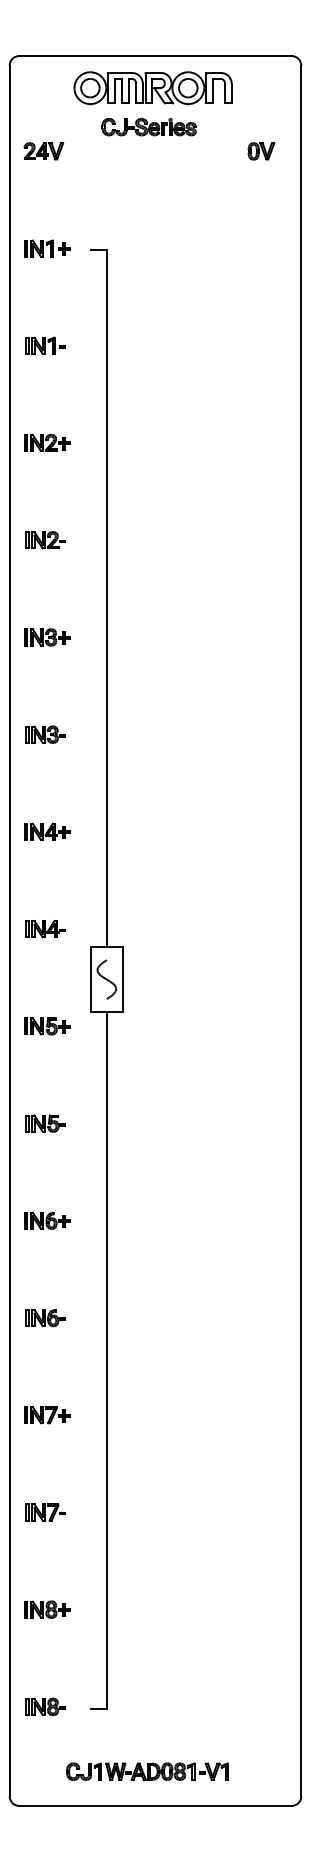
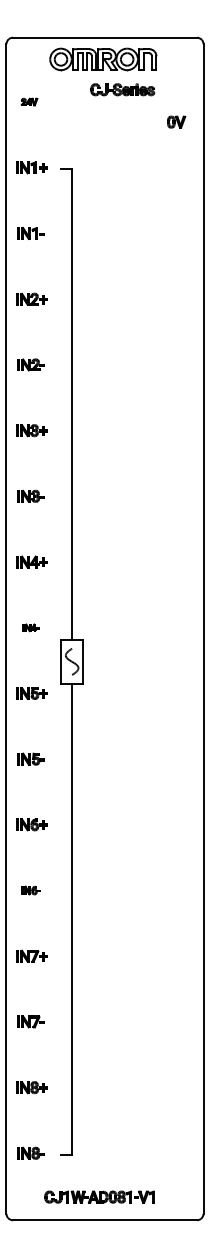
part: (148, 126) -> (122, 89), moved
part: (43, 150) -> (29, 101), size x0.6
part: (261, 150) -> (176, 121), moved
part: (45, 928) -> (30, 627), size x0.6
part: (45, 1317) -> (30, 890), size x0.7

